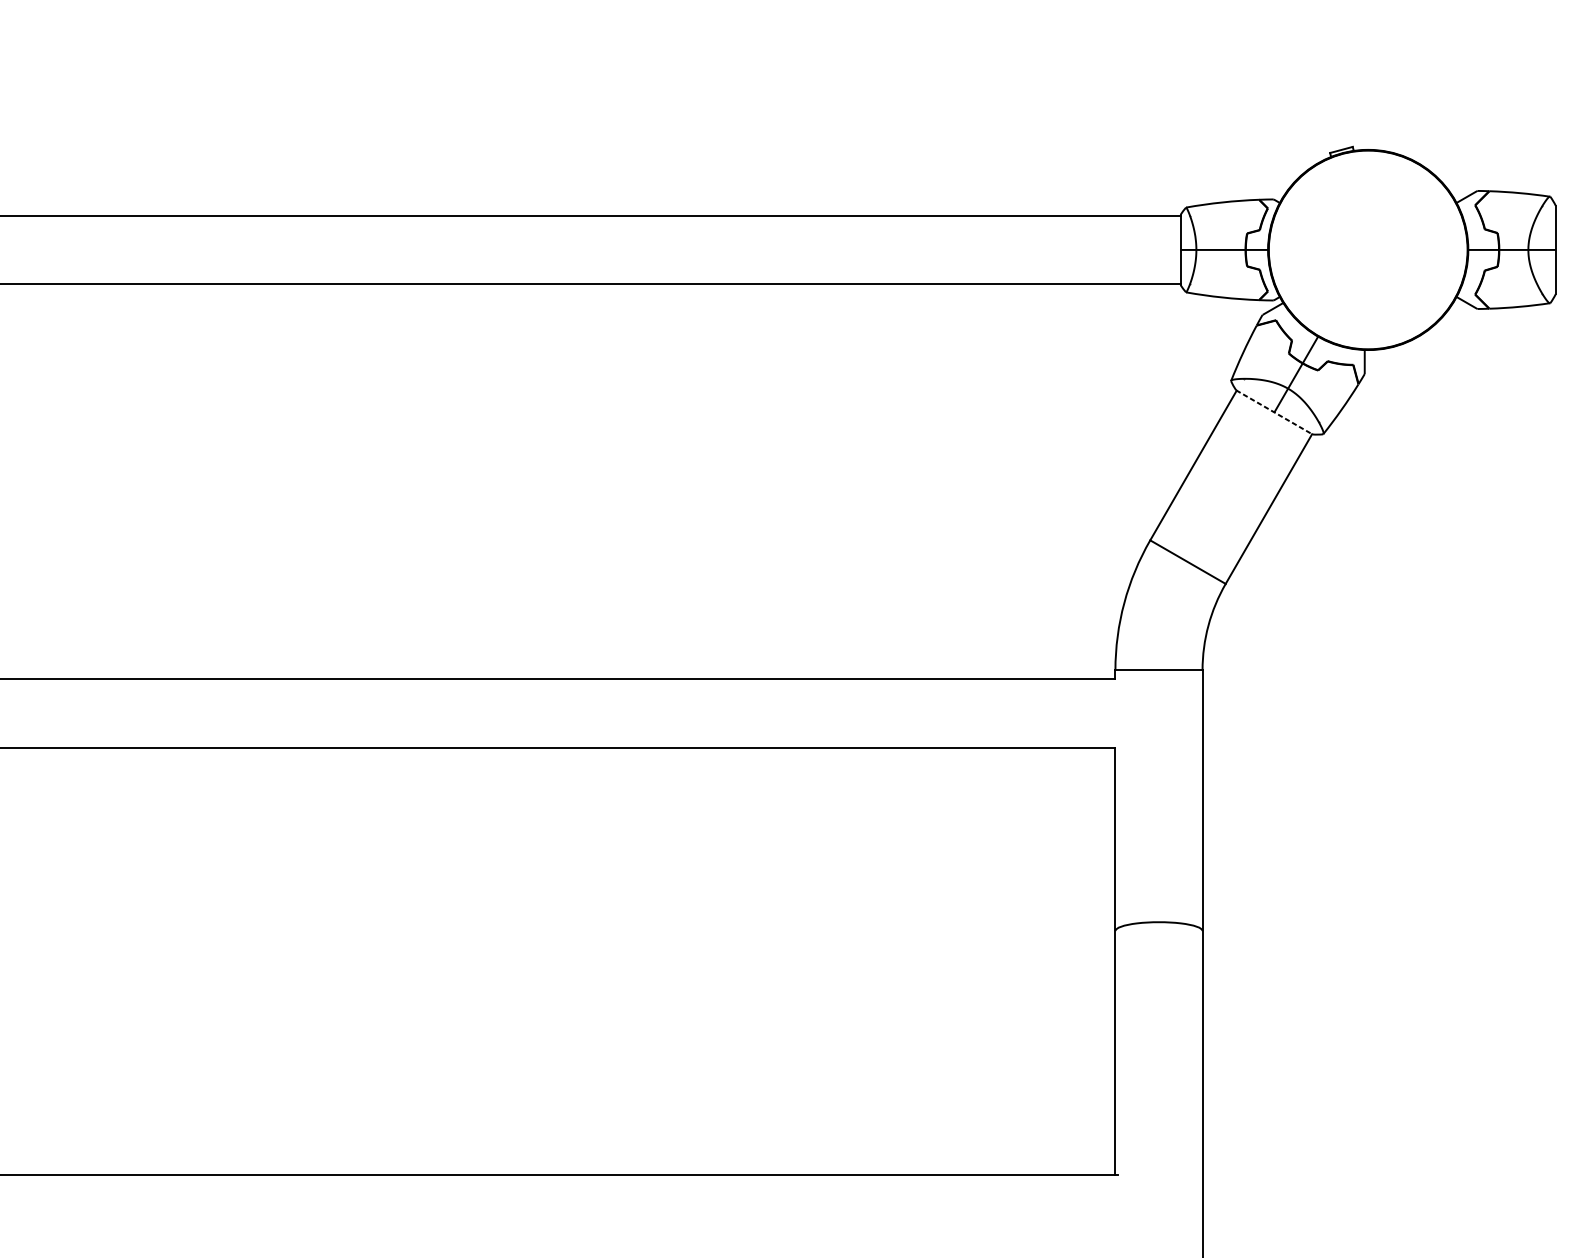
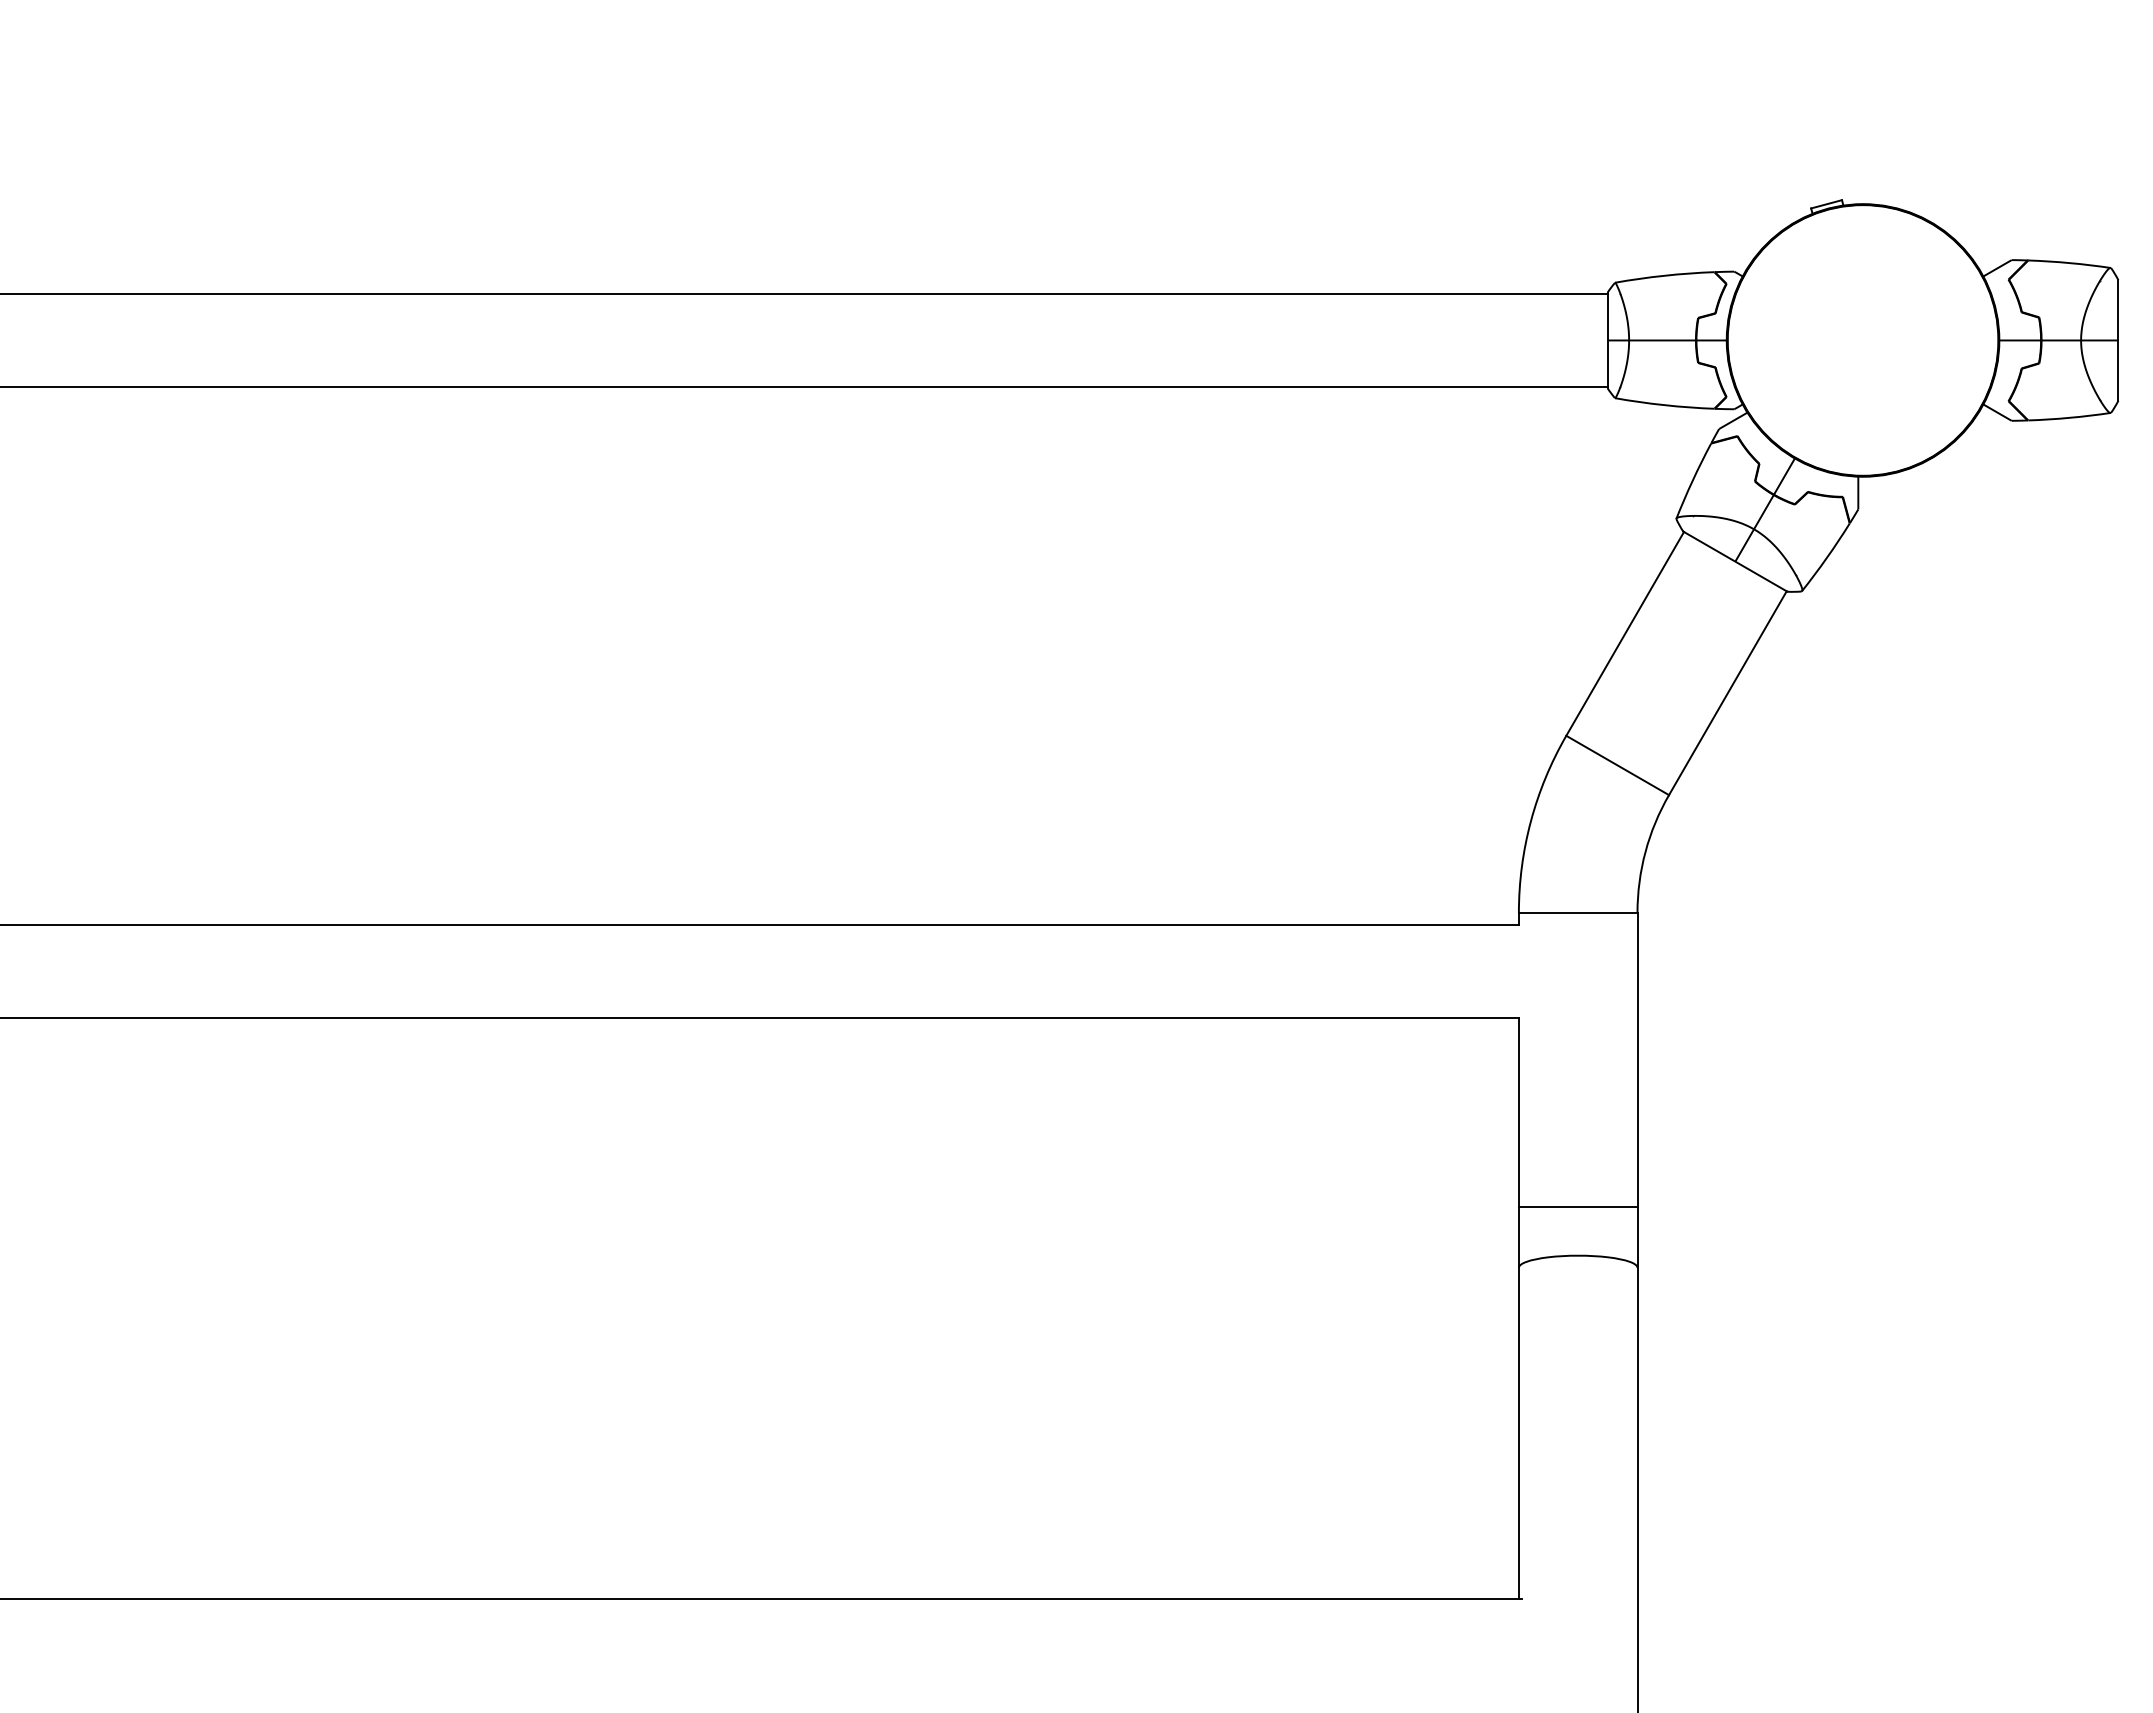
line: (1274, 412) -> (1735, 561), dashed -> solid
line: (1158, 886) -> (1577, 1207), added

